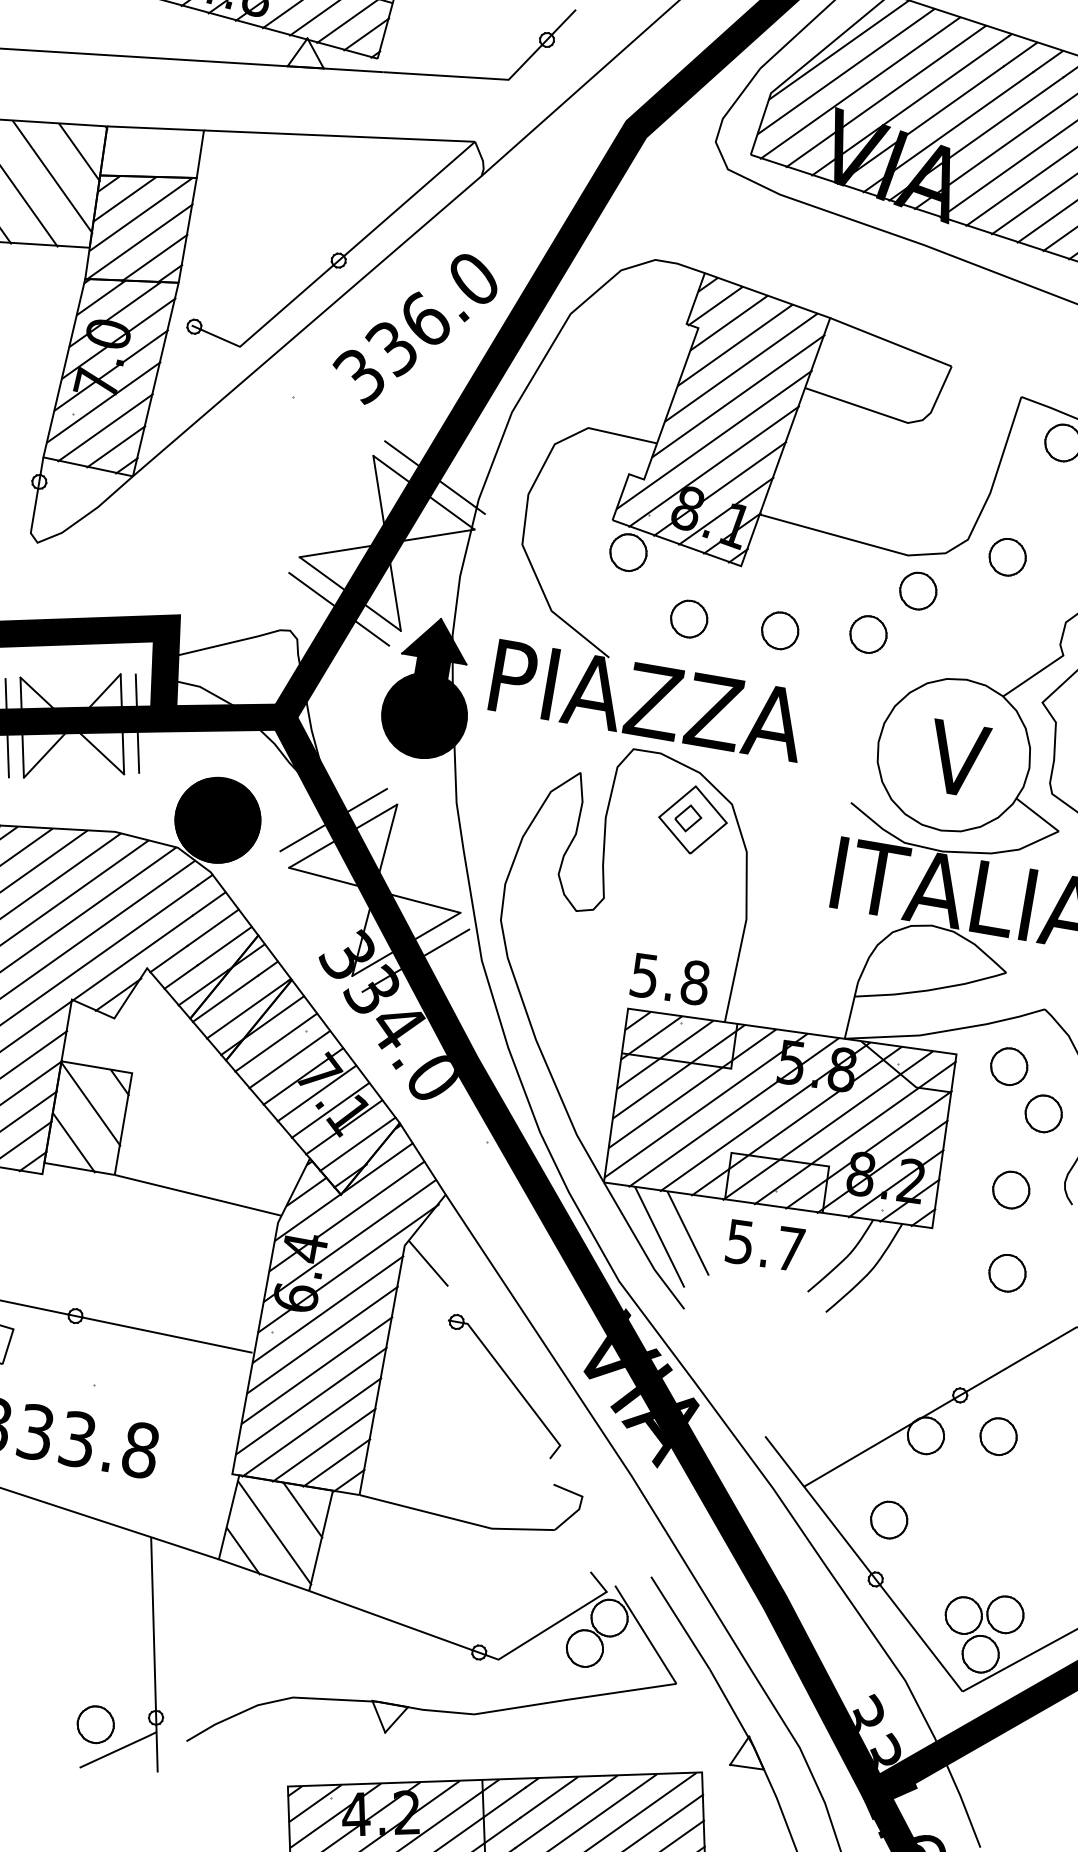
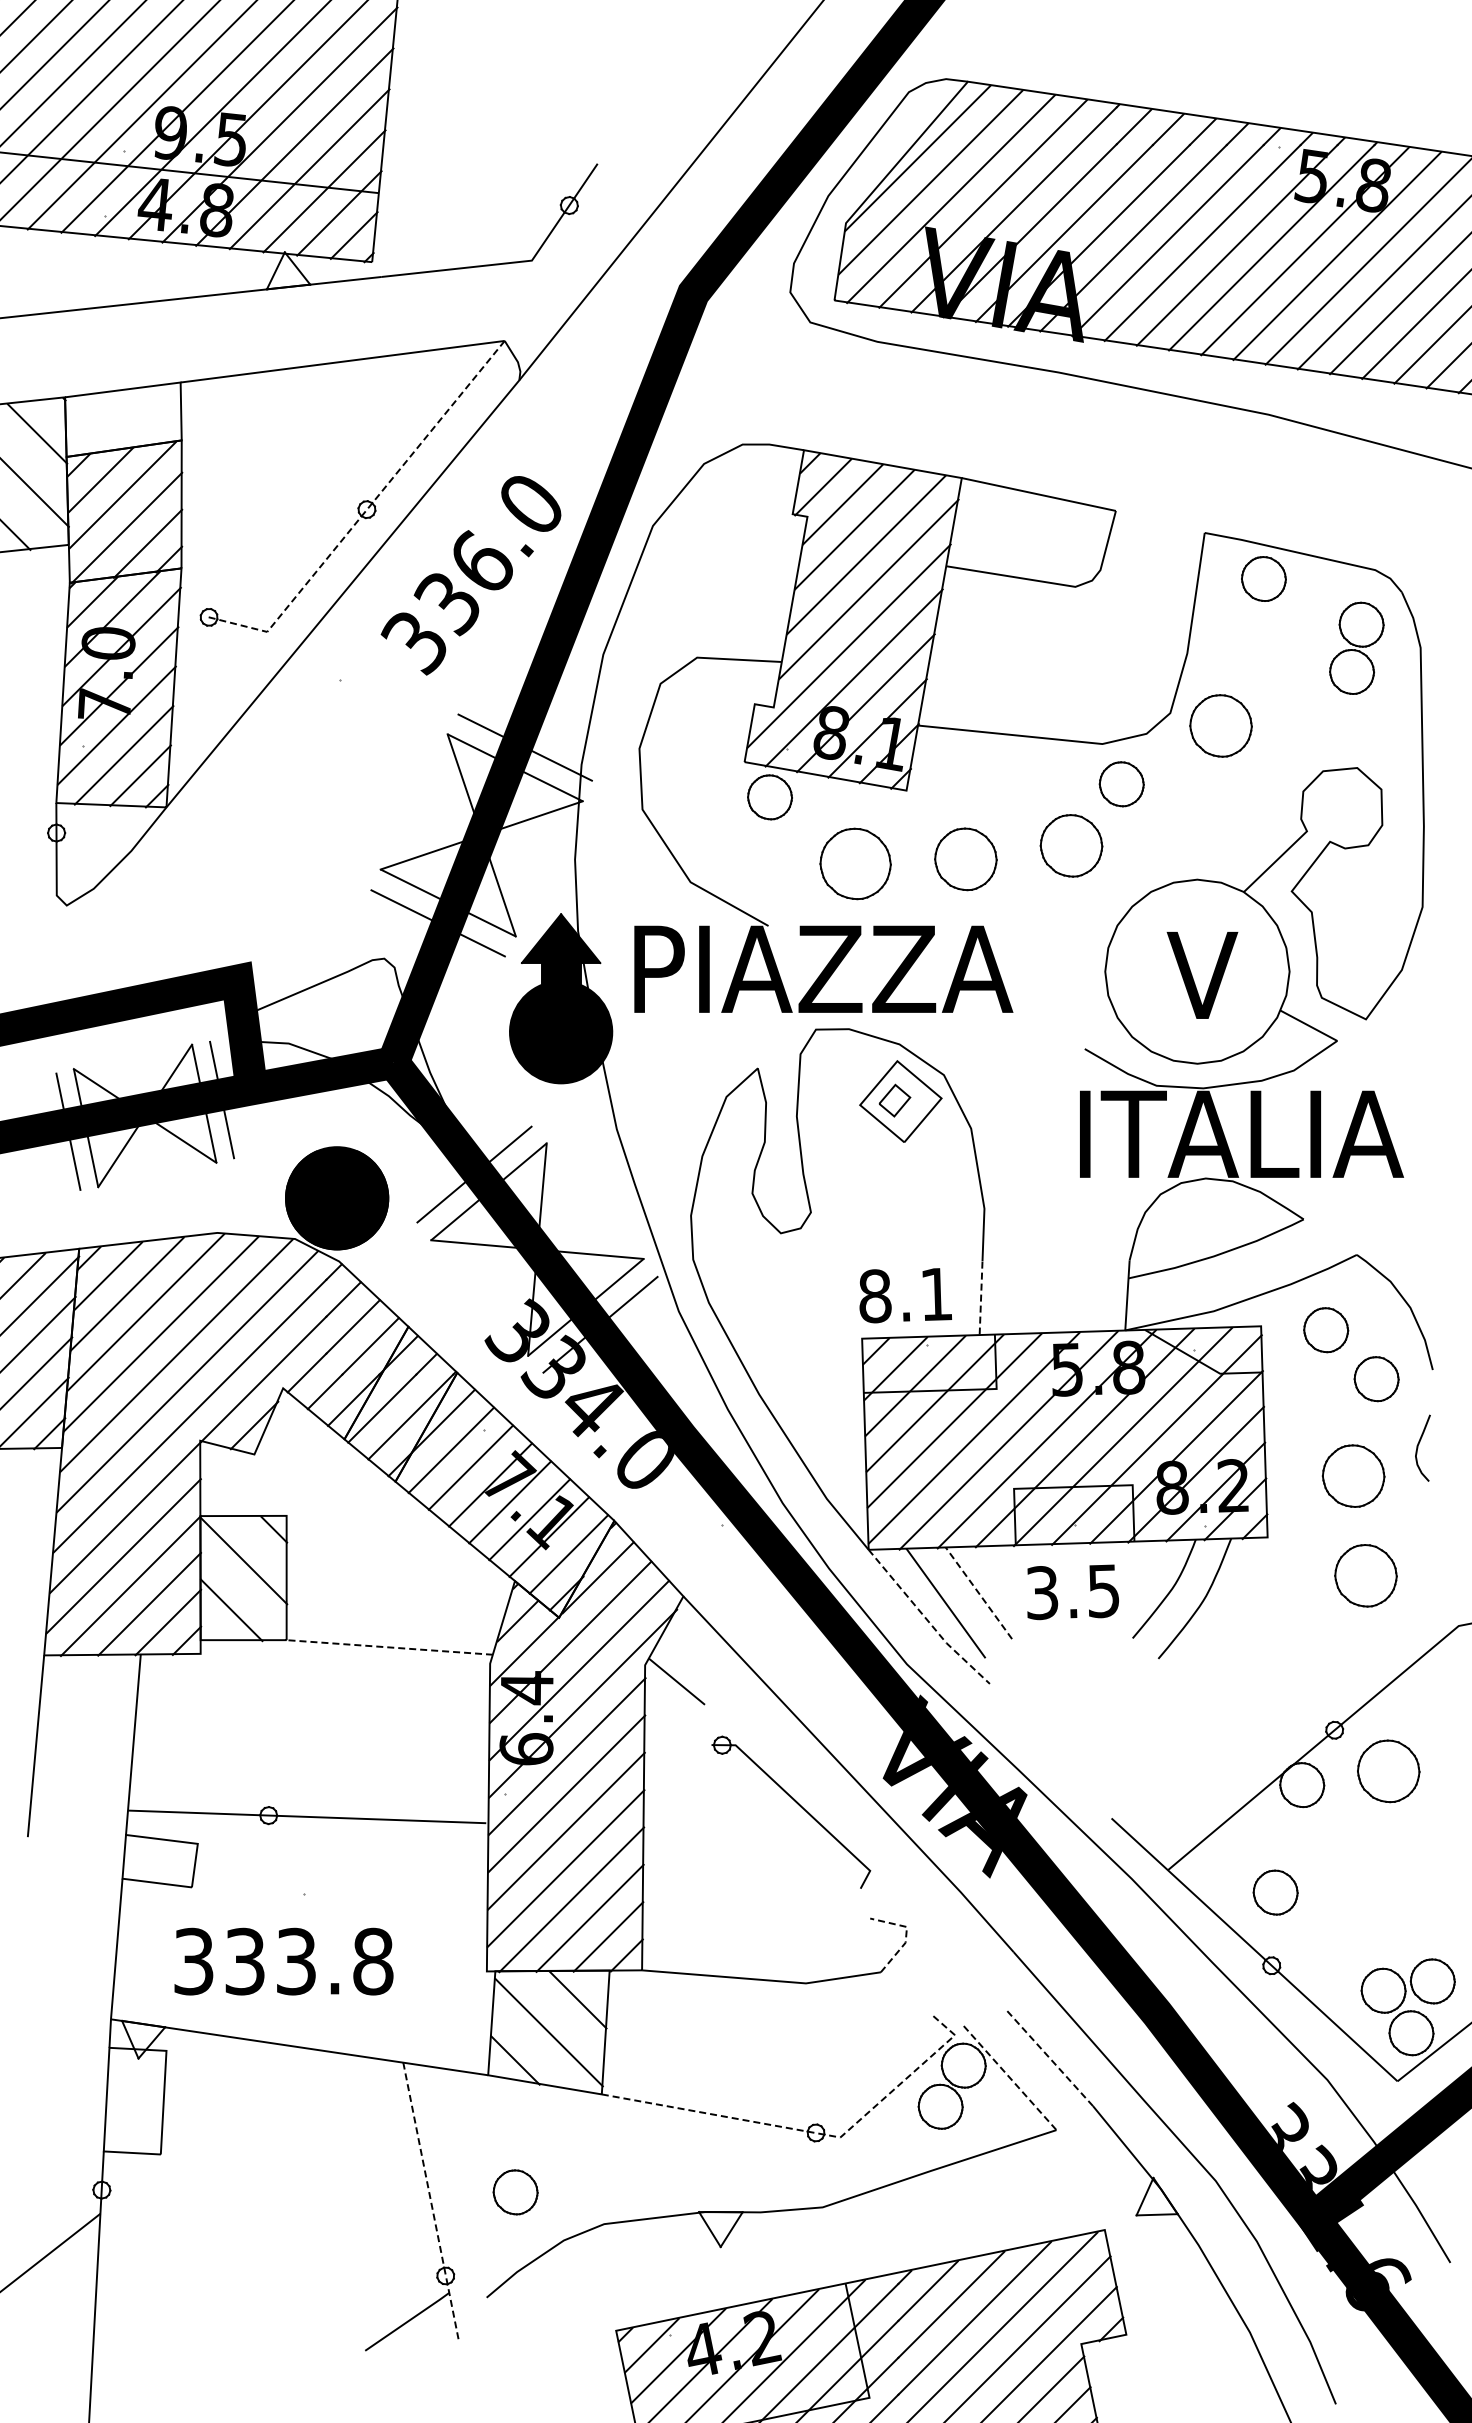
line: (337, 262) -> (365, 512), solid -> dashed
part: (1007, 556) -> (1220, 725), size x1.4
part: (689, 618) -> (855, 863), size x1.6
part: (779, 630) -> (965, 859), size x1.4
part: (868, 634) -> (1071, 845), size x1.4
text: (670, 979) -> (906, 1295), 5.8 -> 8.1
line: (731, 991) -> (981, 1297), solid -> dashed
part: (1011, 1190) -> (1353, 1476), size x1.4
line: (197, 1195) -> (389, 1647), solid -> dashed
line: (687, 1233) -> (978, 1593), solid -> dashed
text: (764, 1245) -> (1072, 1591), 5.7 -> 3.5
line: (642, 1248) -> (927, 1620), solid -> dashed
part: (1007, 1273) -> (1365, 1575), size x1.4
part: (998, 1436) -> (1388, 1771), size x1.4
line: (581, 1502) -> (906, 1934), solid -> dashed
line: (680, 1623) -> (1048, 2057), solid -> dashed
line: (646, 1635) -> (1010, 2078), solid -> dashed
line: (477, 1651) -> (813, 2132), solid -> dashed
line: (154, 1654) -> (431, 2201), solid -> dashed
part: (95, 1724) -> (515, 2192), moved

